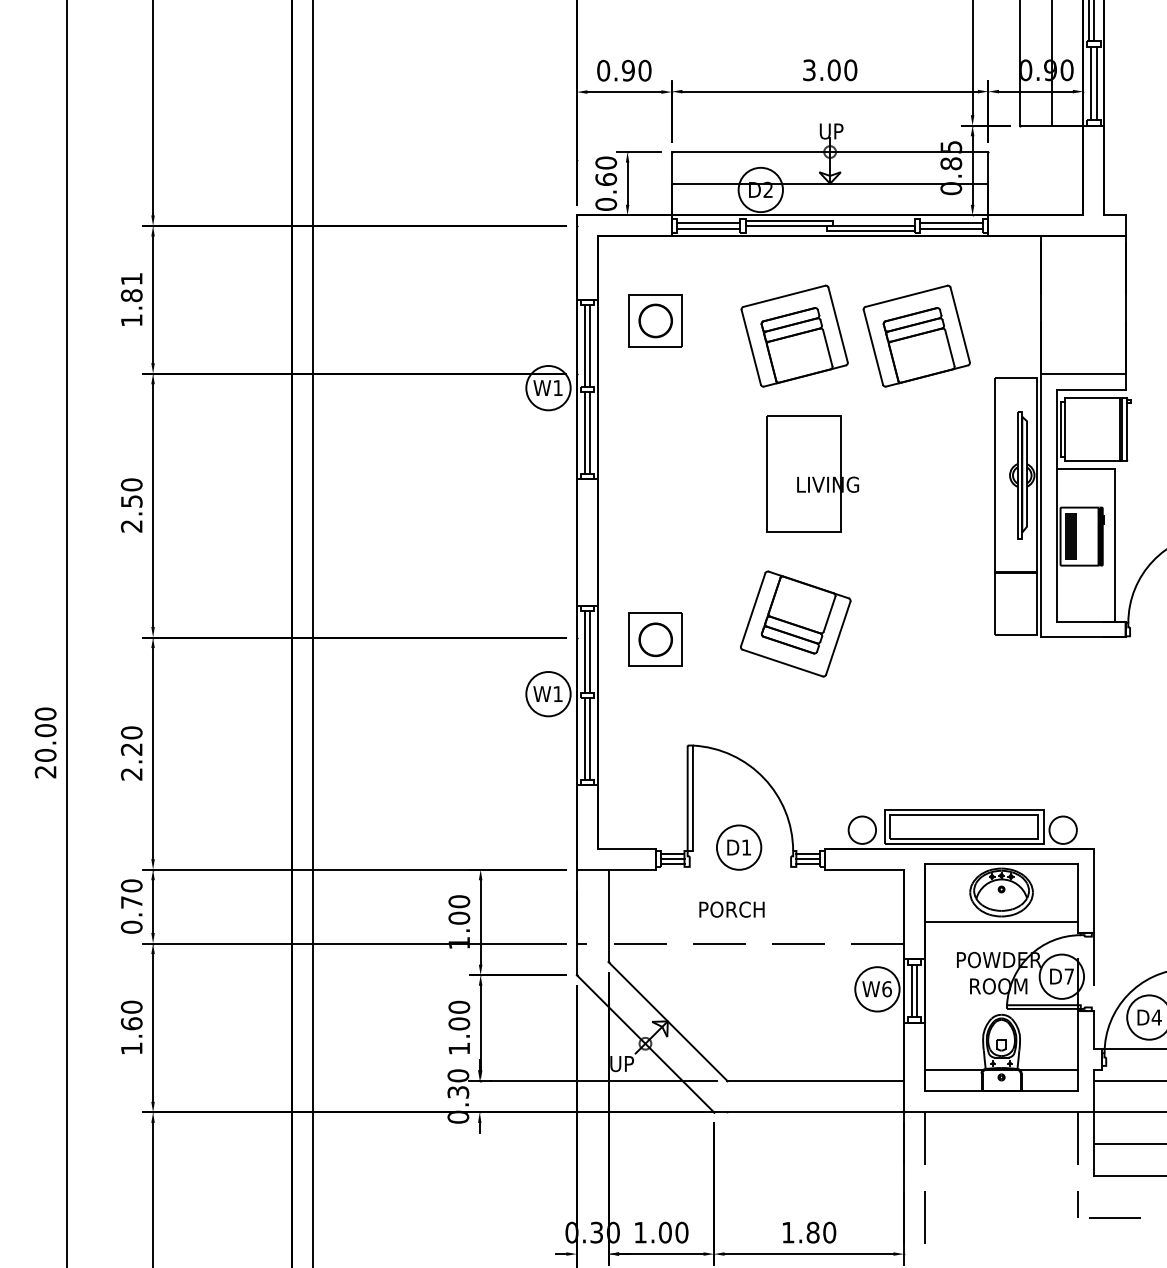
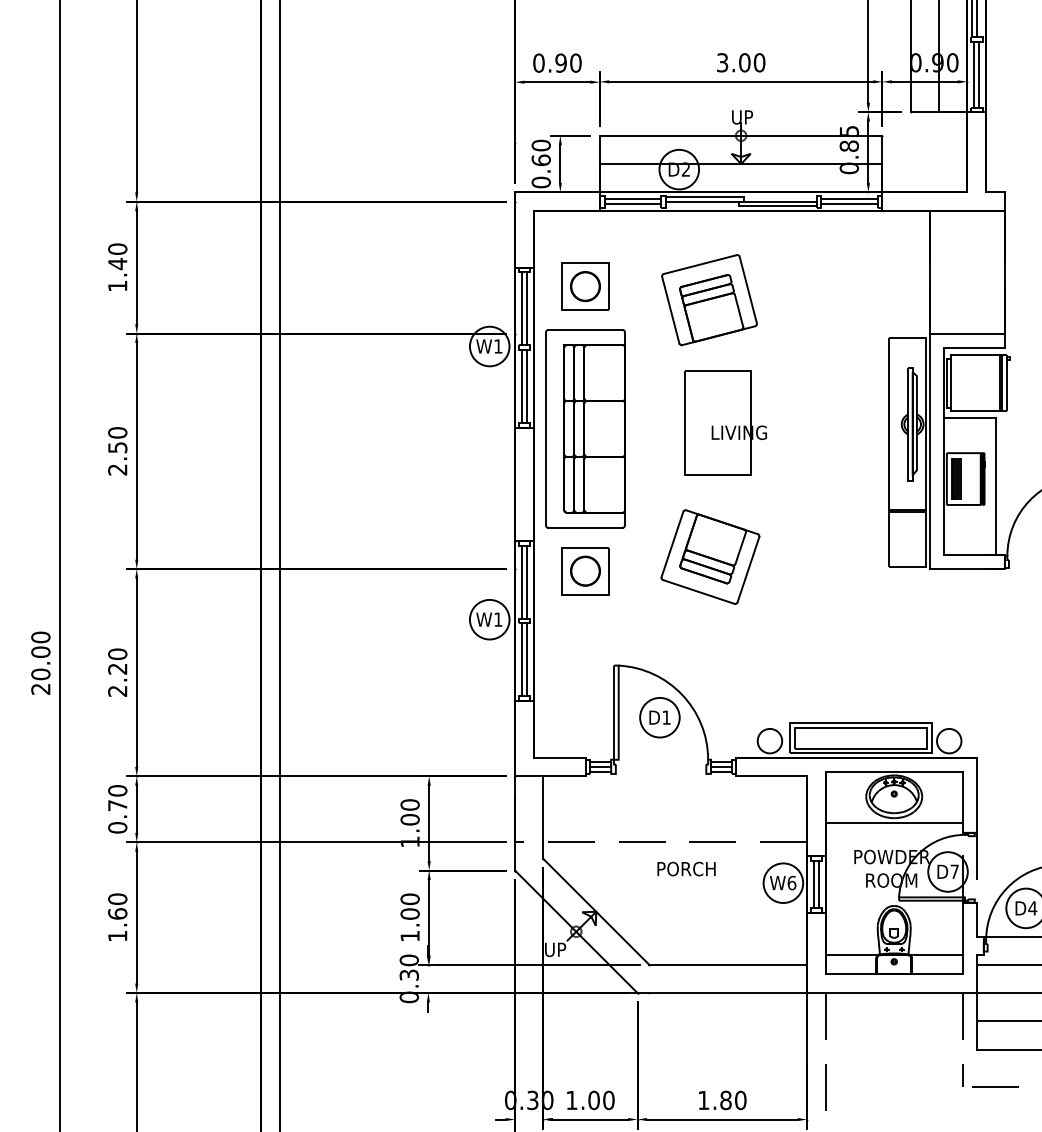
text: (131, 287) -> (117, 256), 1.81 -> 1.40
part: (916, 336) -> (818, 300), removed
part: (655, 479) -> (585, 428), added
part: (738, 847) -> (659, 717), moved
text: (731, 909) -> (686, 868), moved

